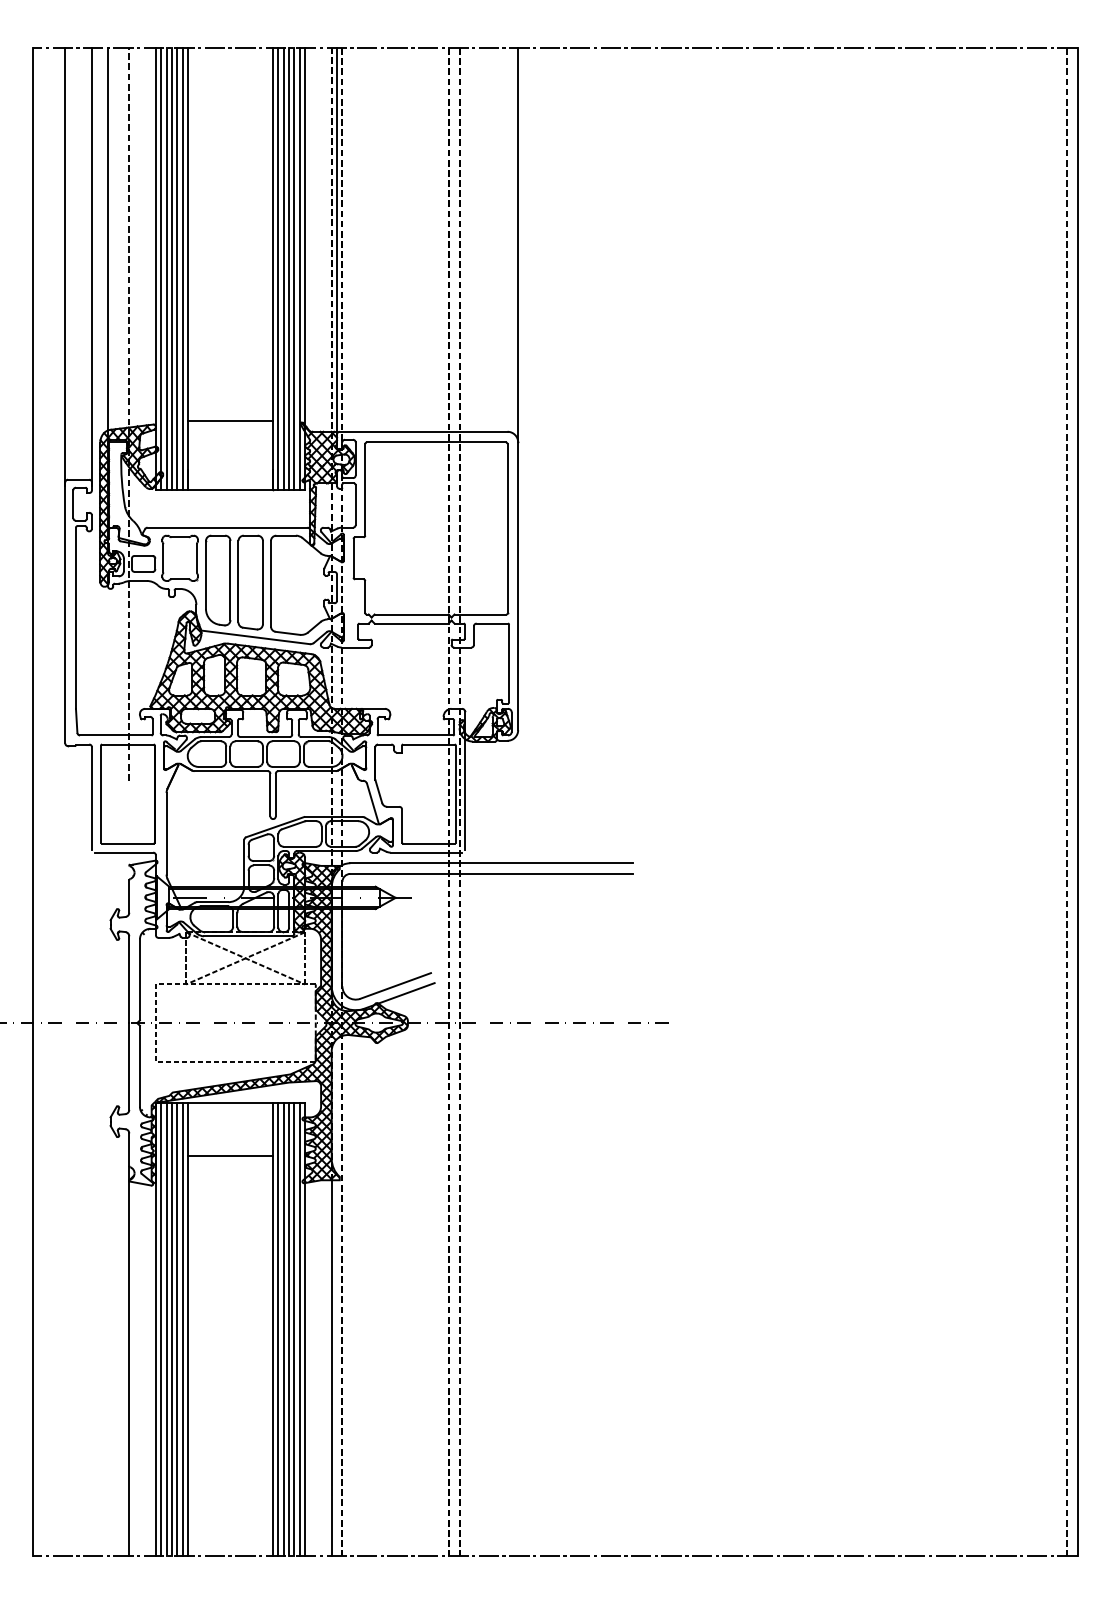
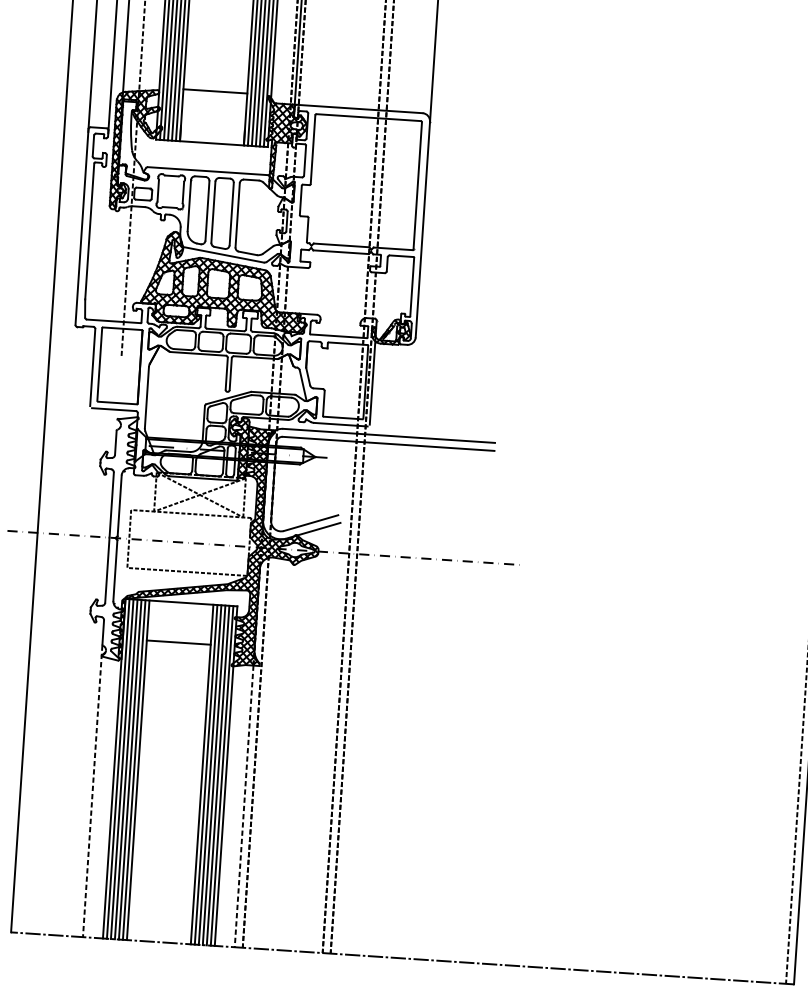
line: (129, 1361) -> (92, 791), solid -> dashed
line: (331, 1368) -> (243, 806), solid -> dashed

